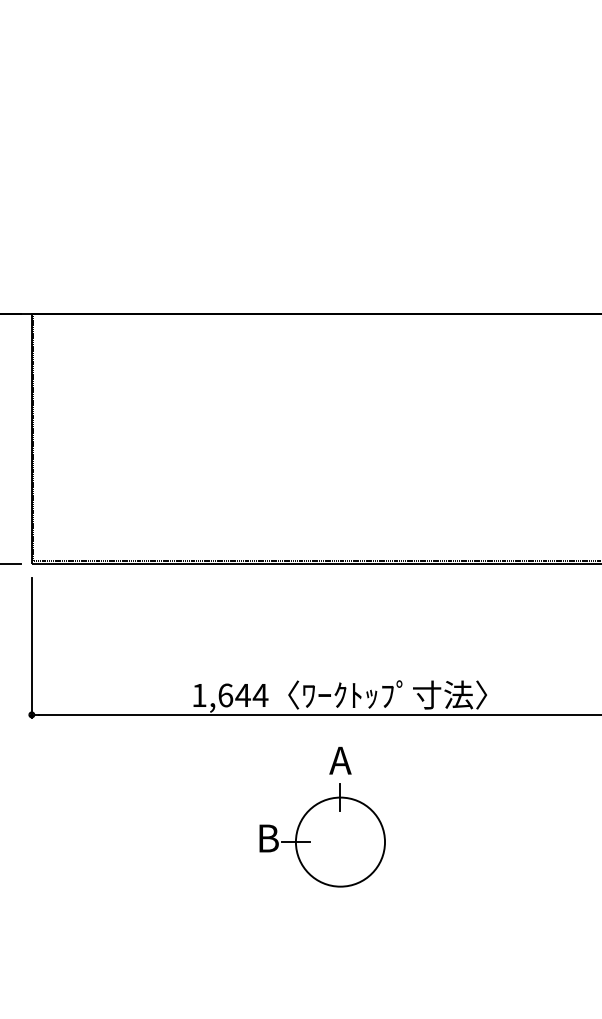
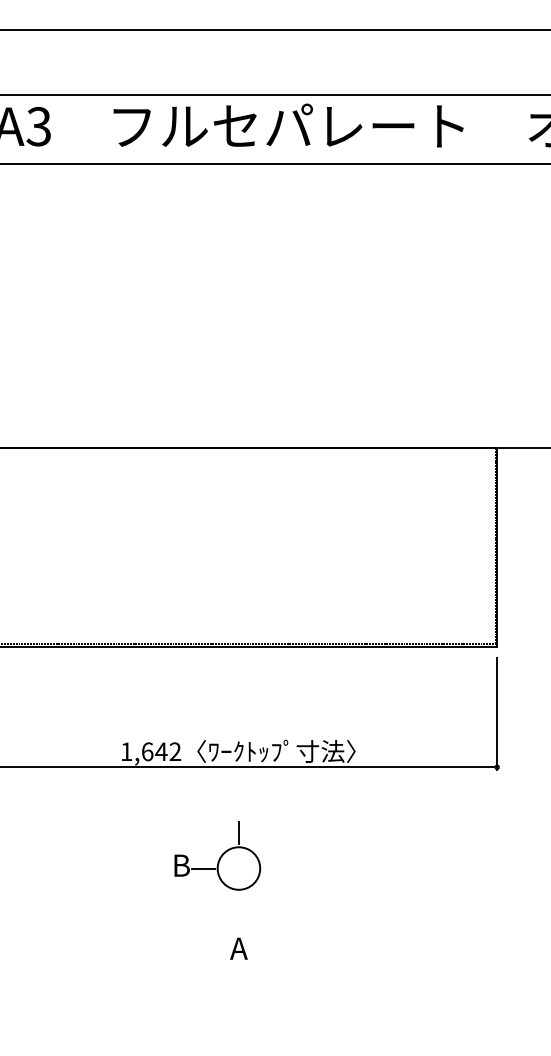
text: (260, 695) -> (175, 751), 1,644 -> 1,642
text: (339, 760) -> (238, 948), moved
circle: (339, 842) -> (238, 868), size x0.6

